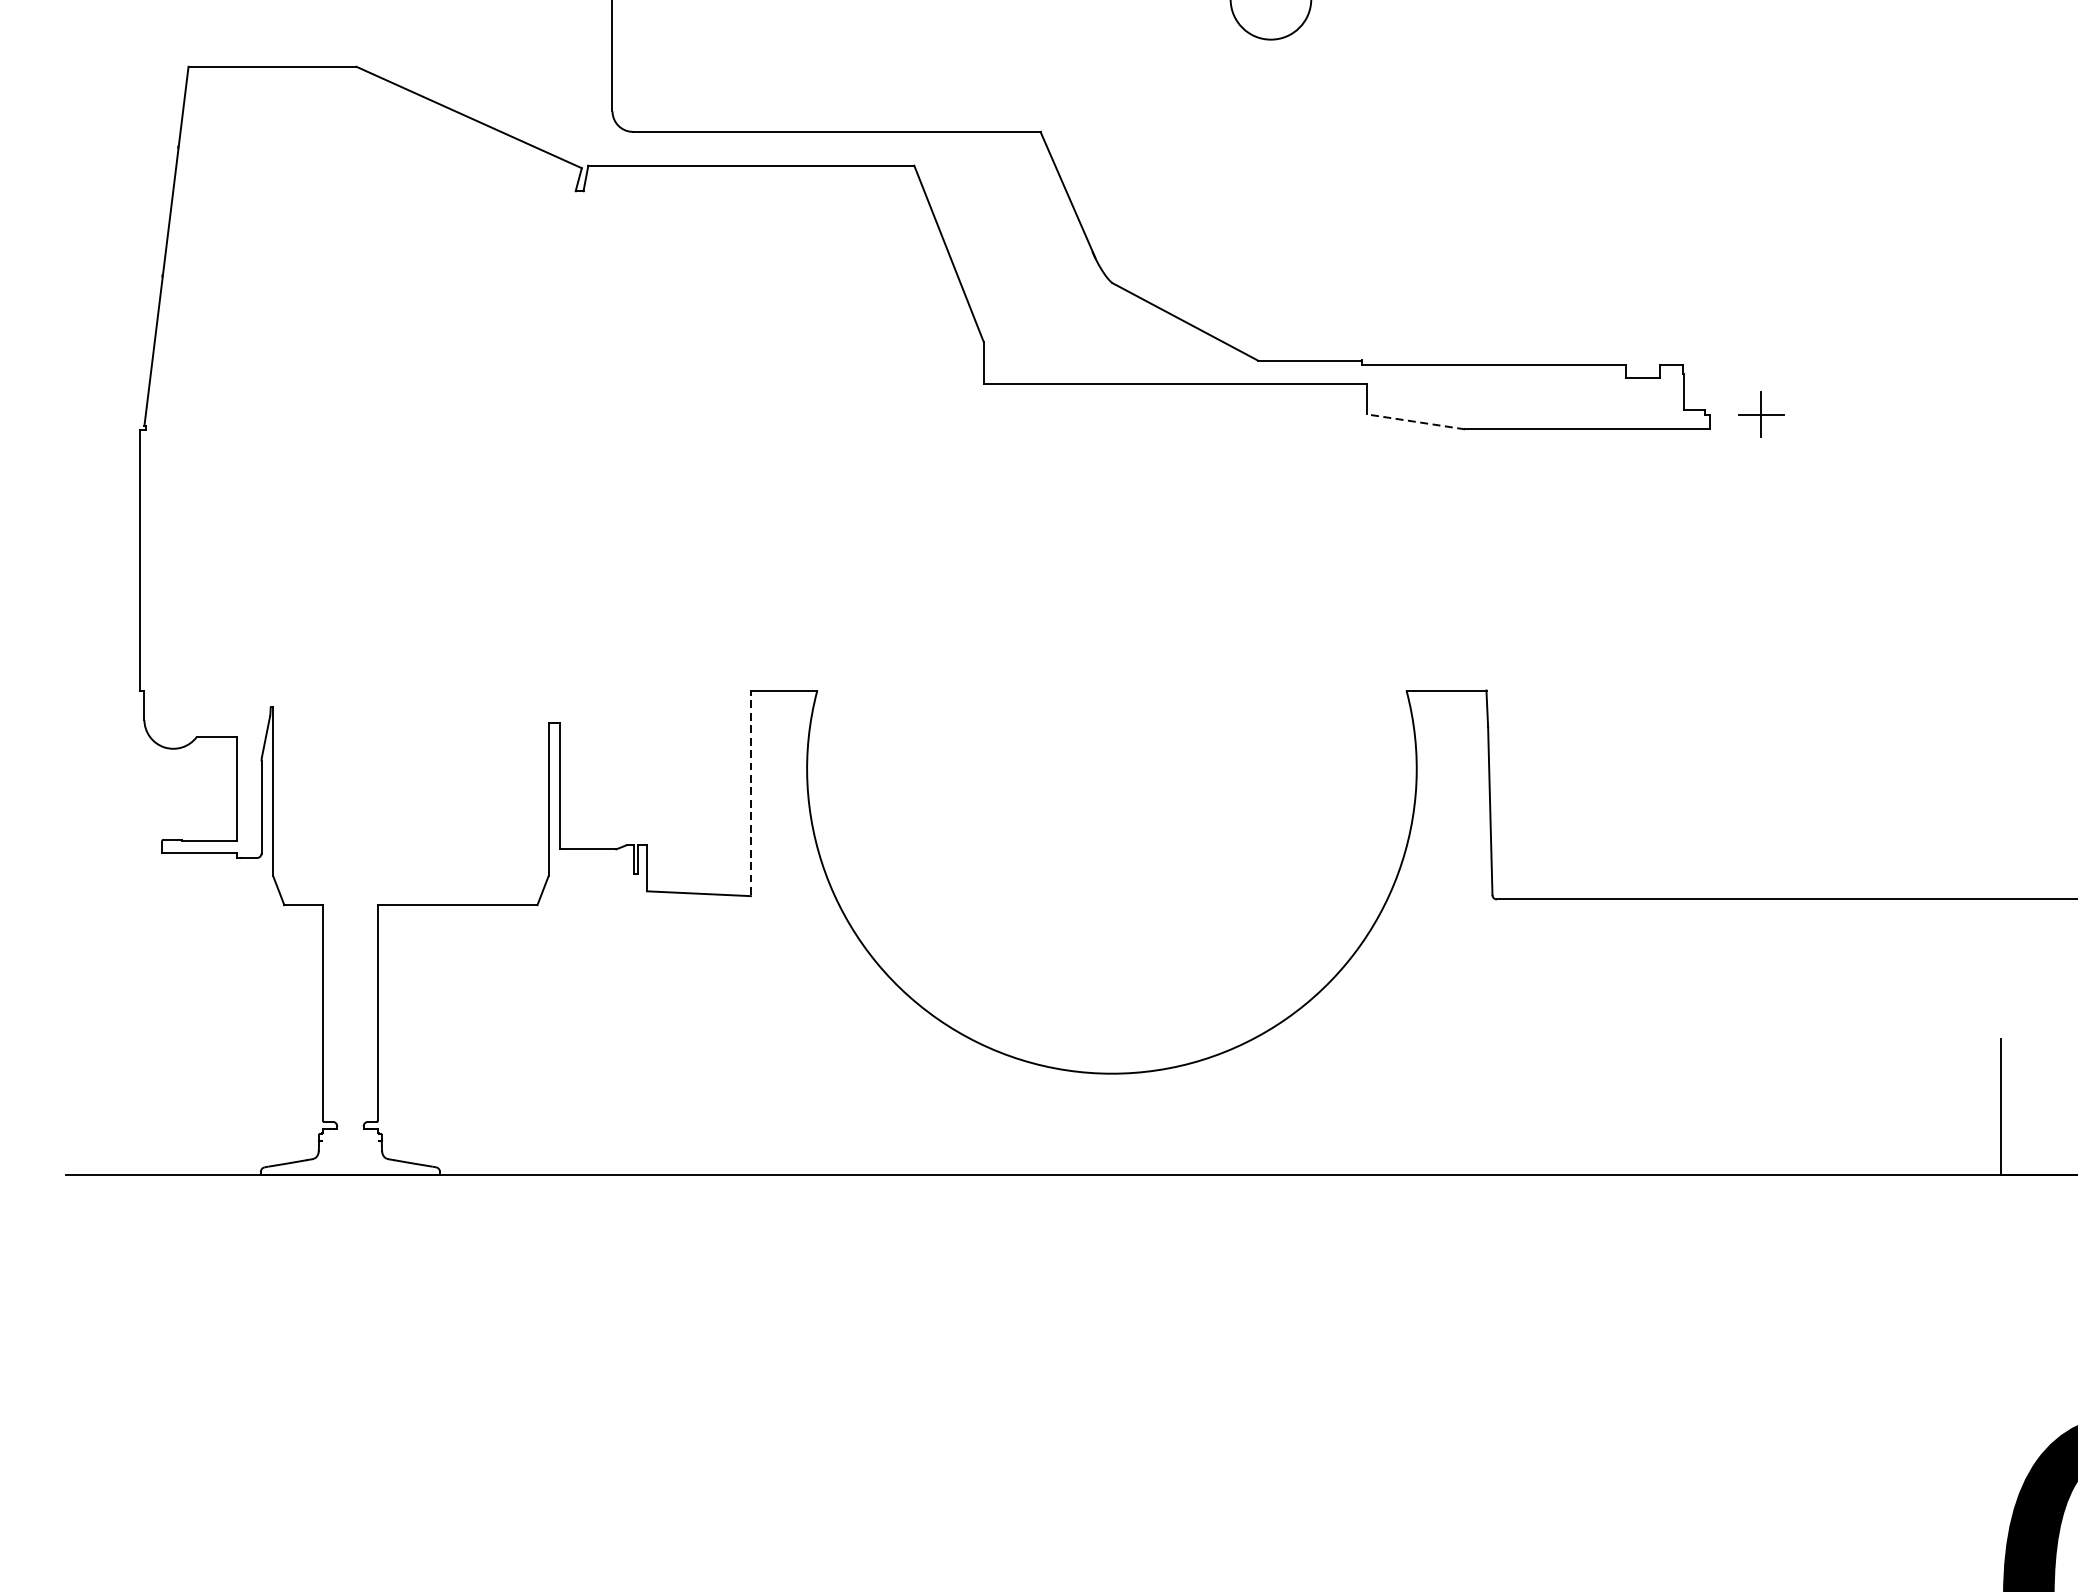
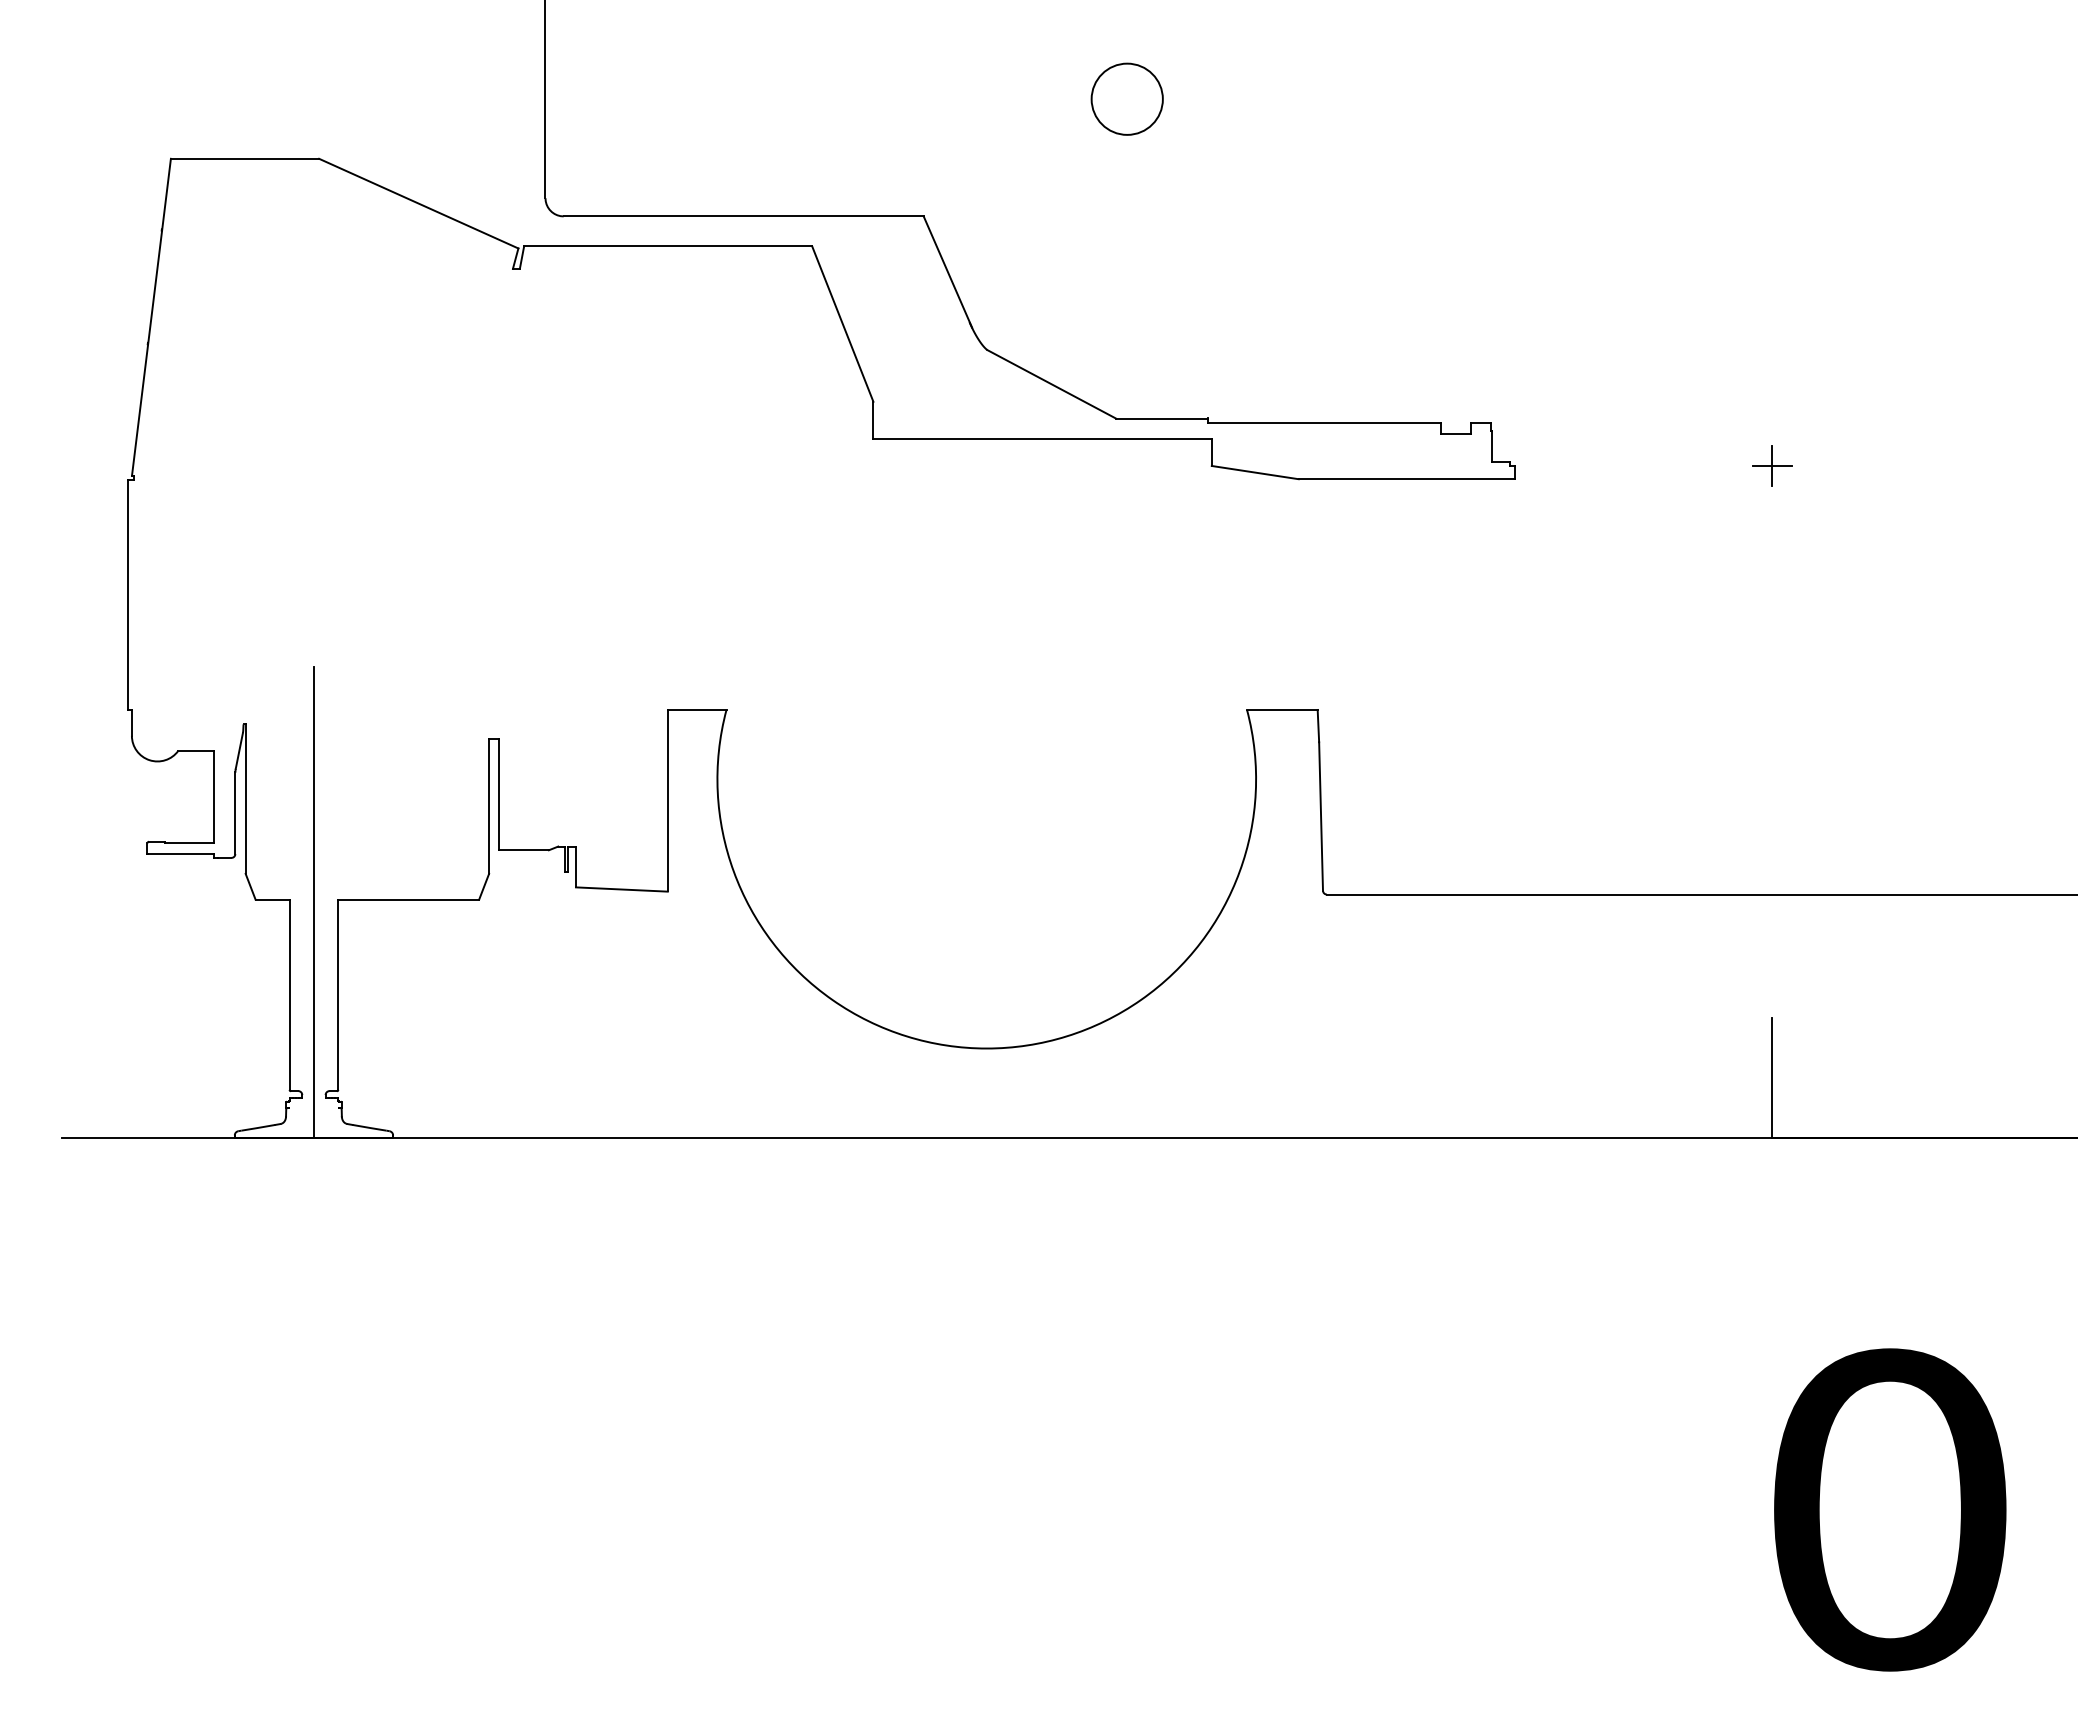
part: (1761, 413) -> (1772, 465), moved
line: (1416, 421) -> (1255, 472), dashed -> solid
line: (750, 791) -> (667, 799), dashed -> solid
line: (349, 908) -> (313, 902), added

